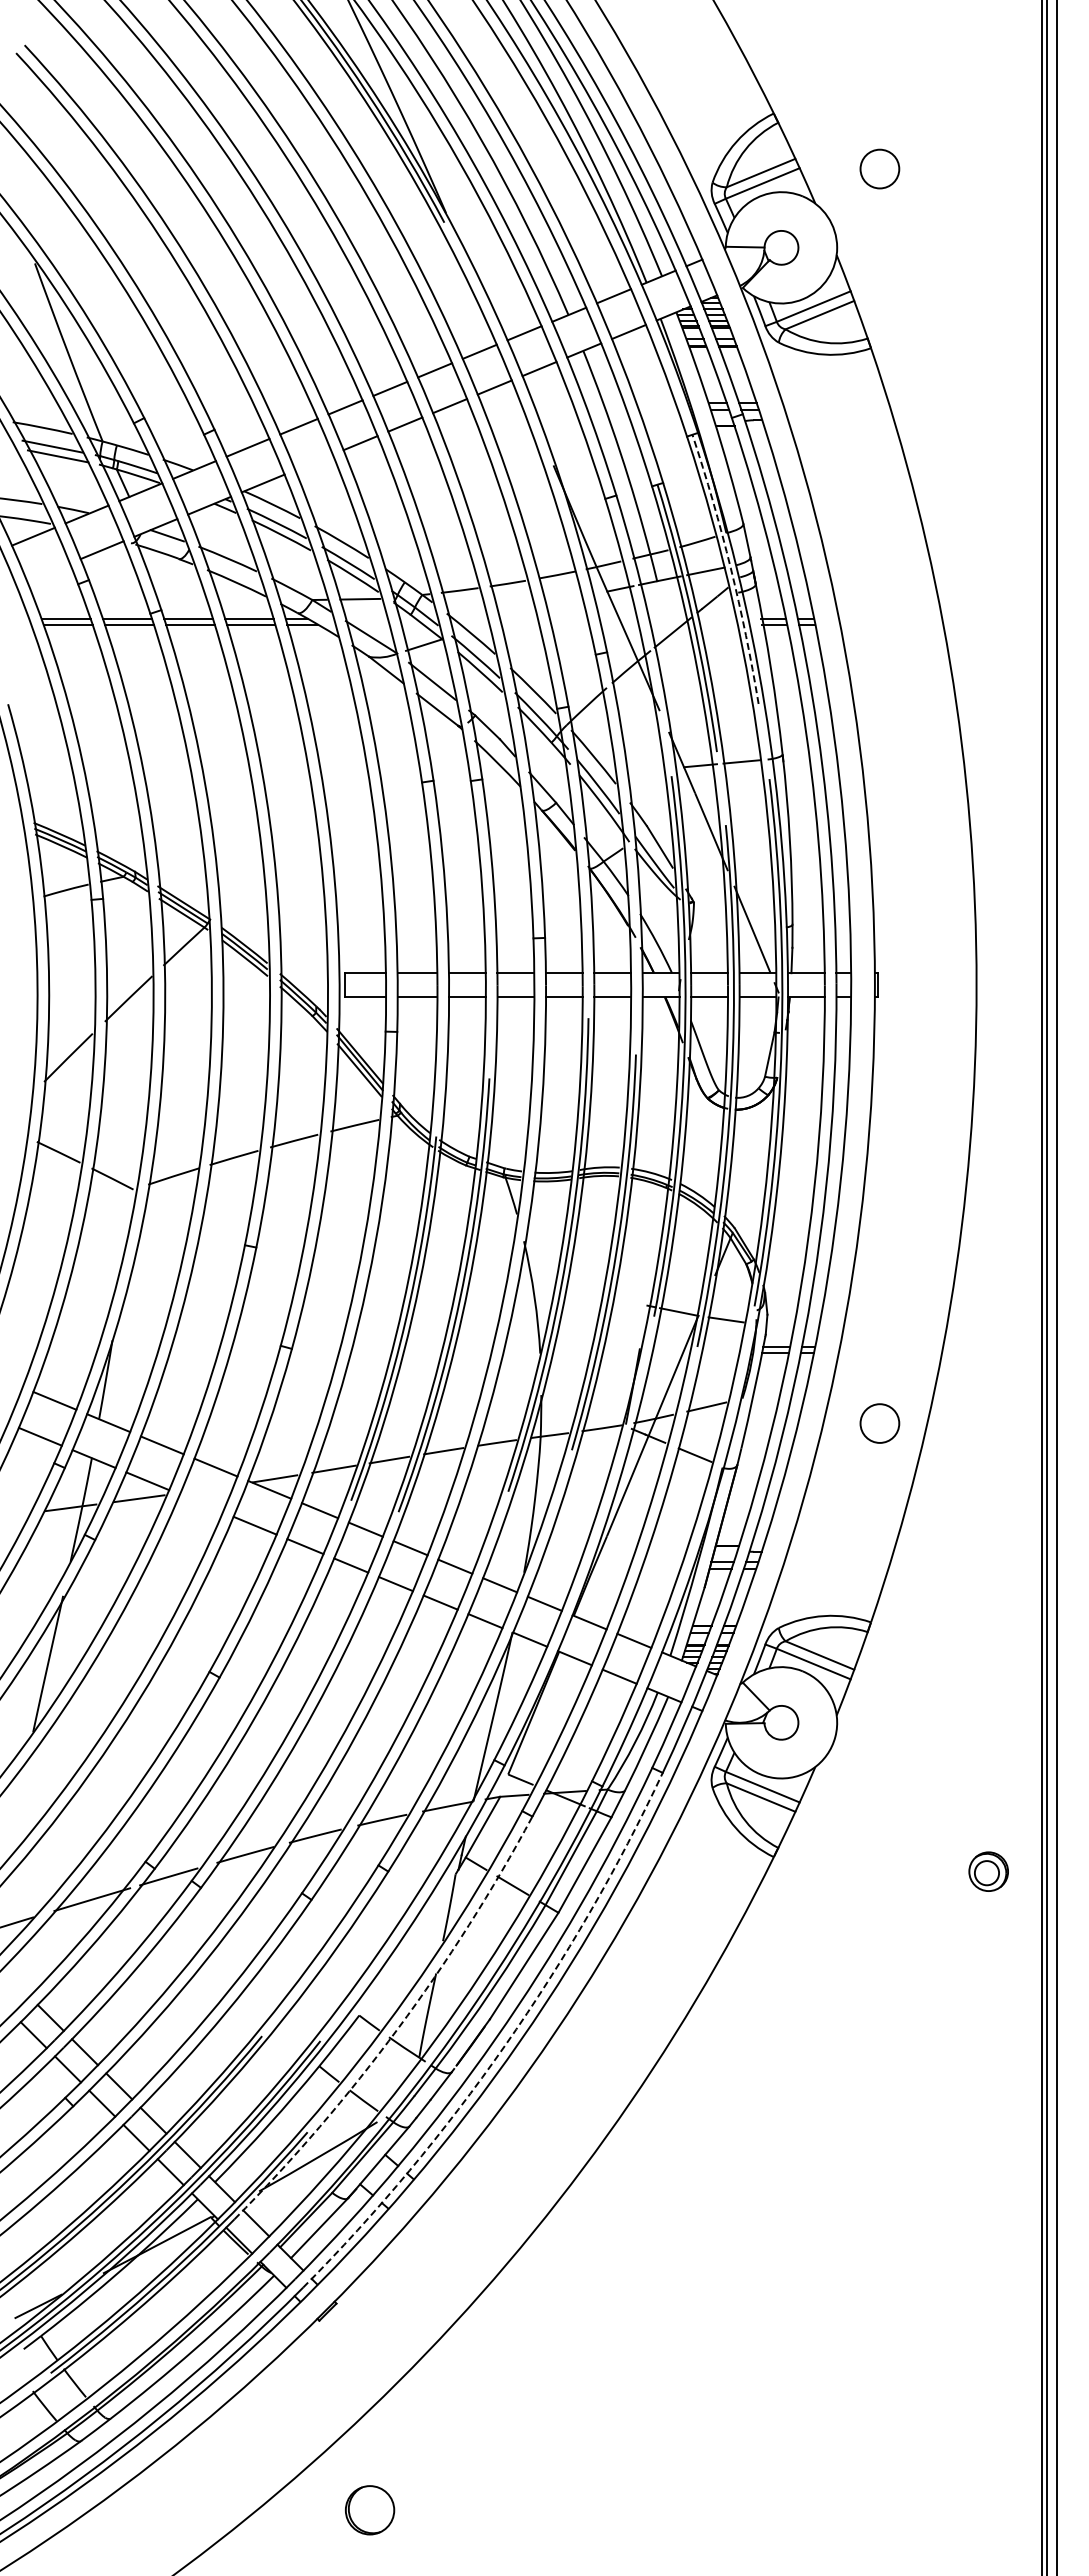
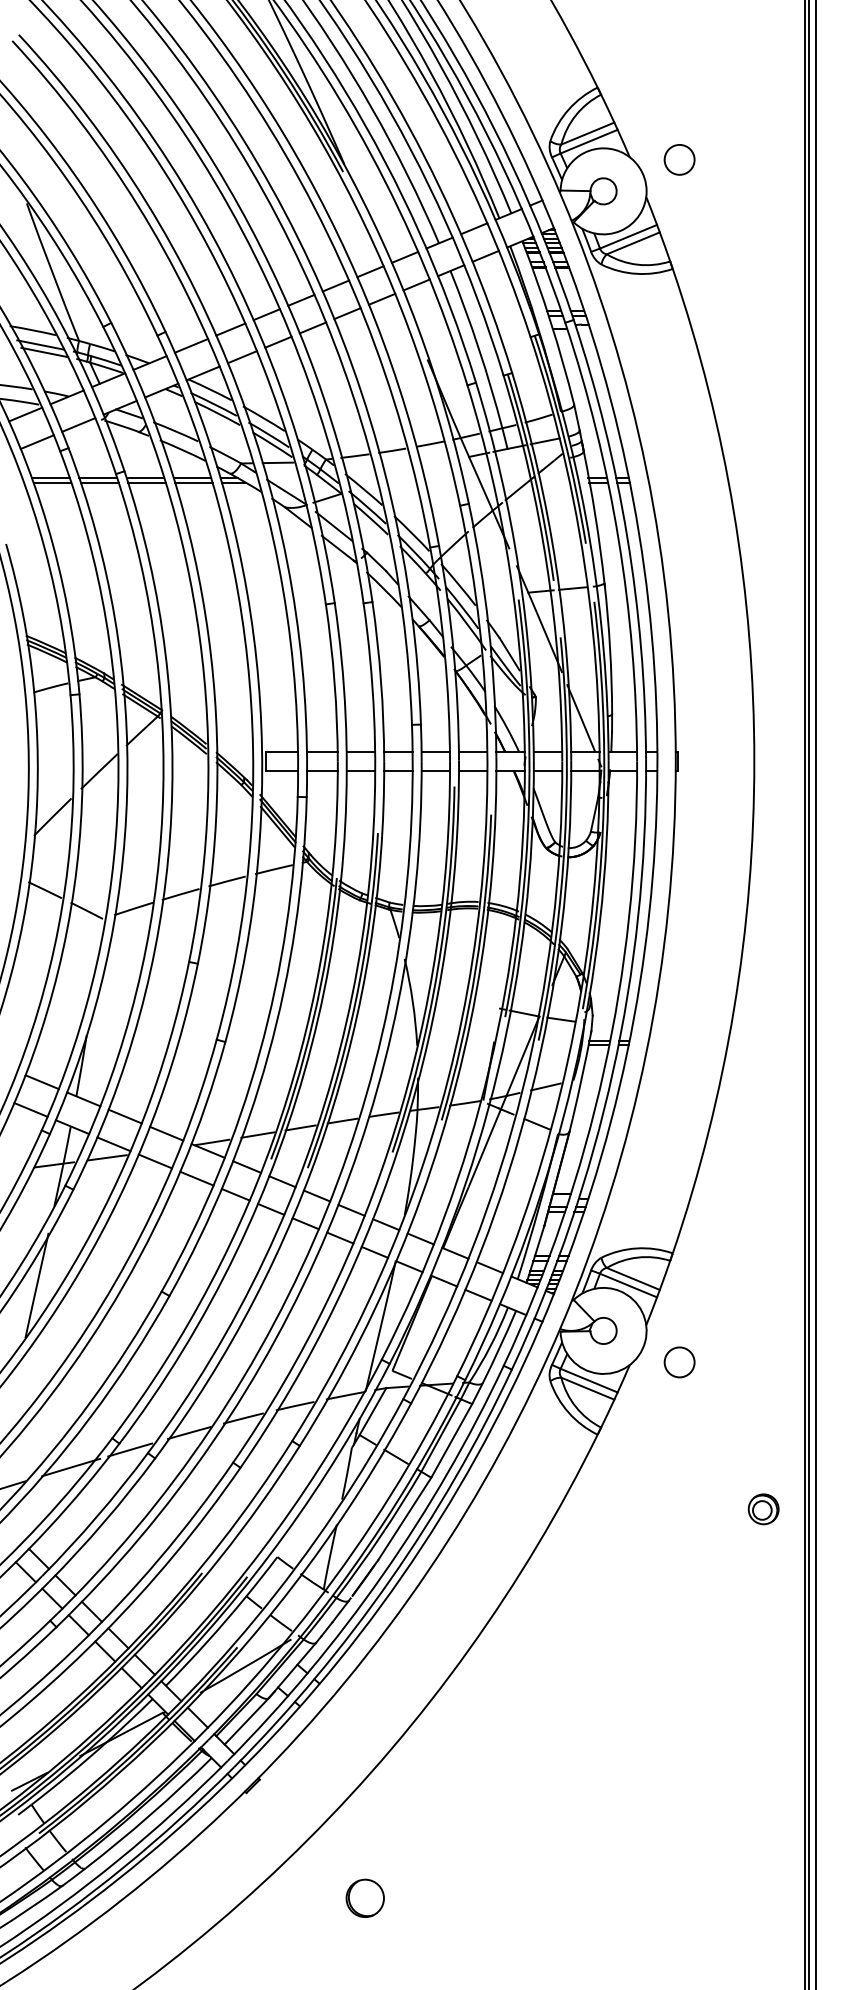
circle: (879, 168) -> (679, 159), moved
line: (313, 462) -> (242, 357), added
arc: (730, 568) -> (564, 439), dashed -> solid
line: (48, 572) -> (37, 442), added
circle: (879, 1423) -> (679, 1362), moved
line: (200, 1503) -> (154, 1161), added
part: (988, 1871) -> (763, 1509), moved
arc: (398, 2028) -> (307, 1567), dashed -> solid
arc: (505, 2045) -> (390, 1580), dashed -> solid
part: (370, 2510) -> (365, 1898), moved

